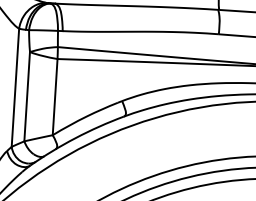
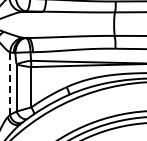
line: (16, 87) -> (10, 83), solid -> dashed

